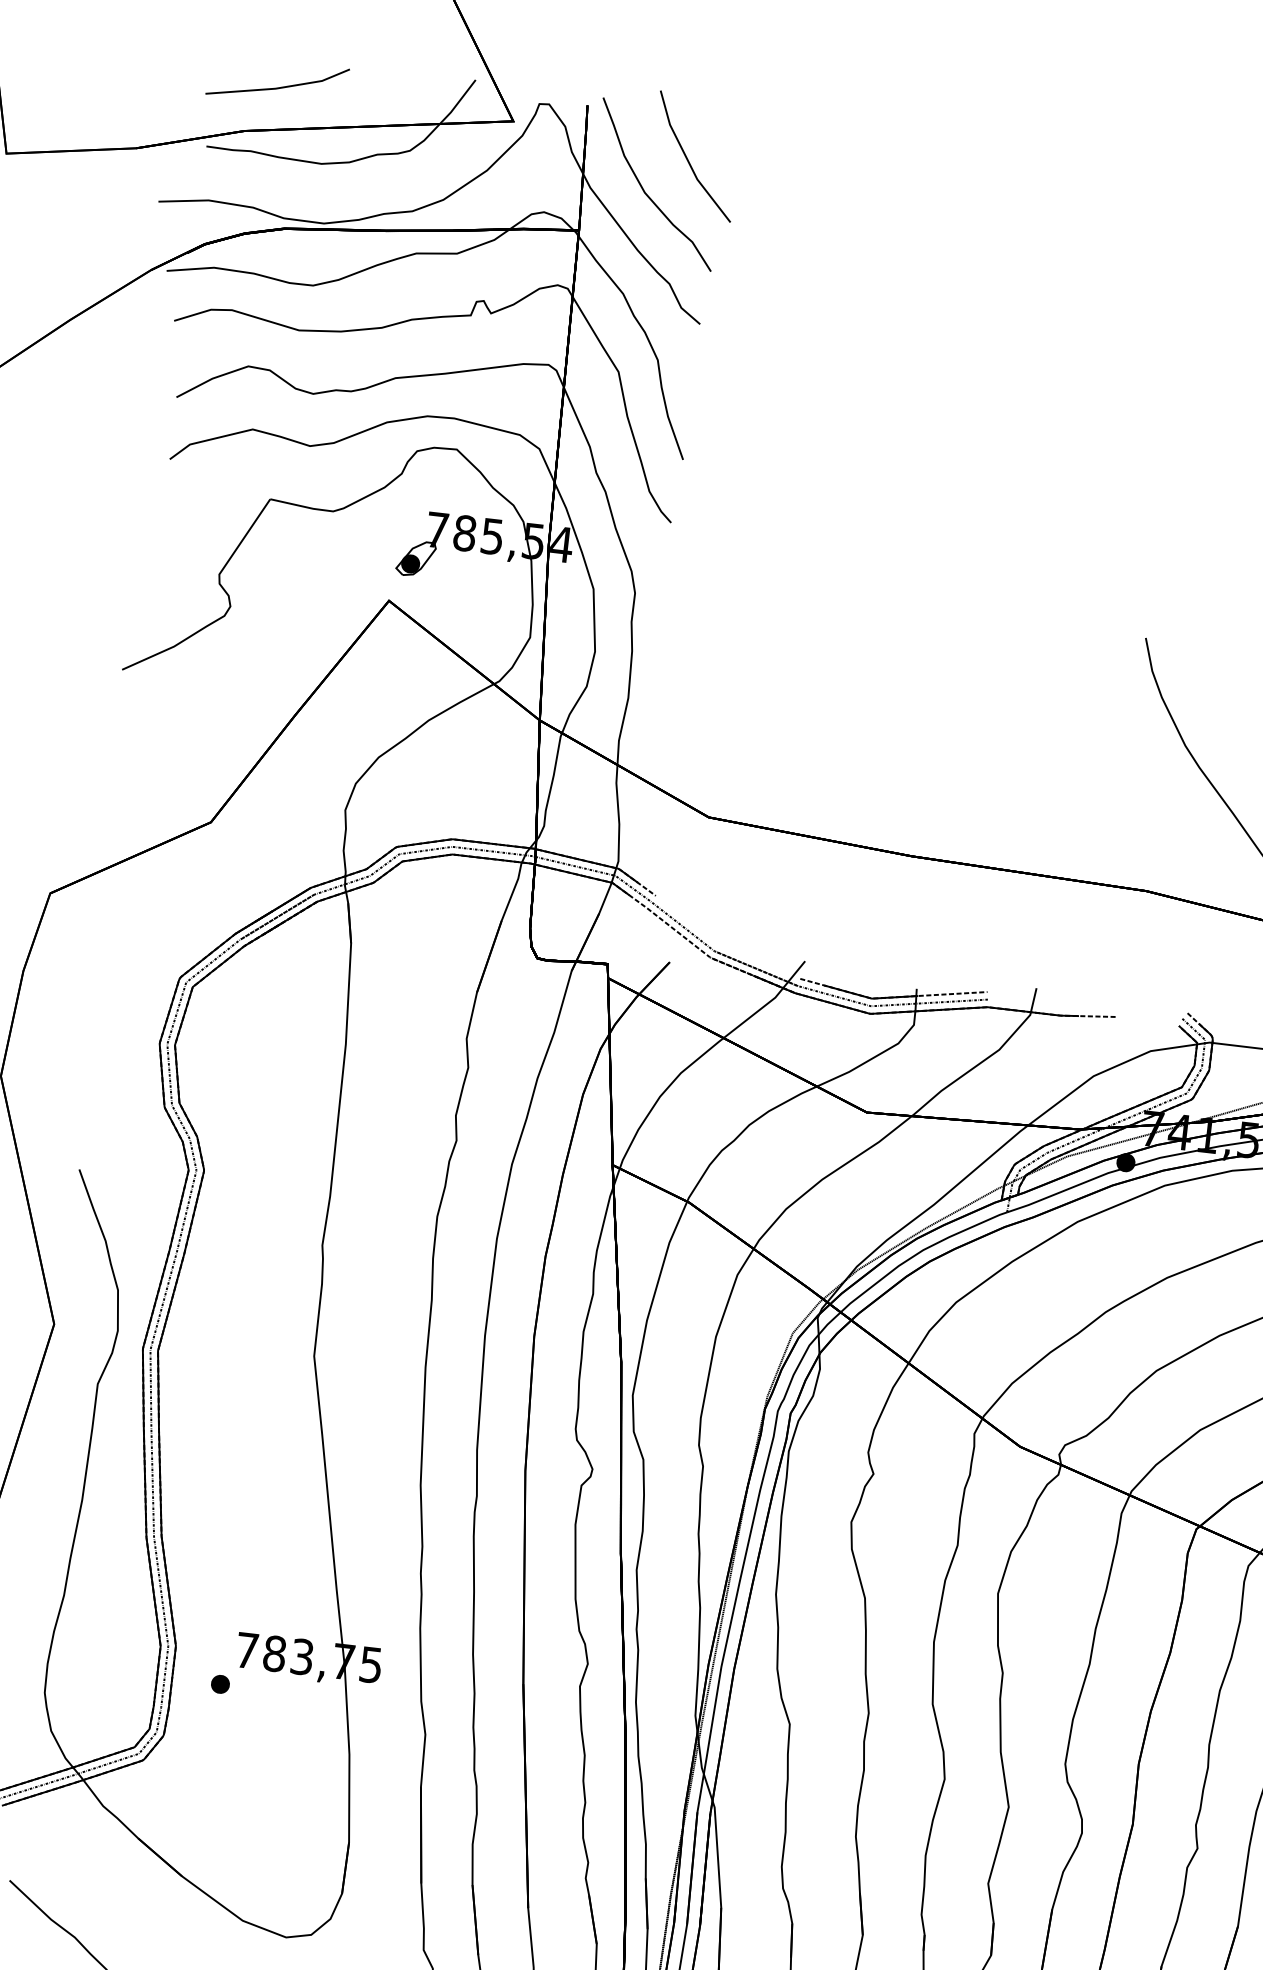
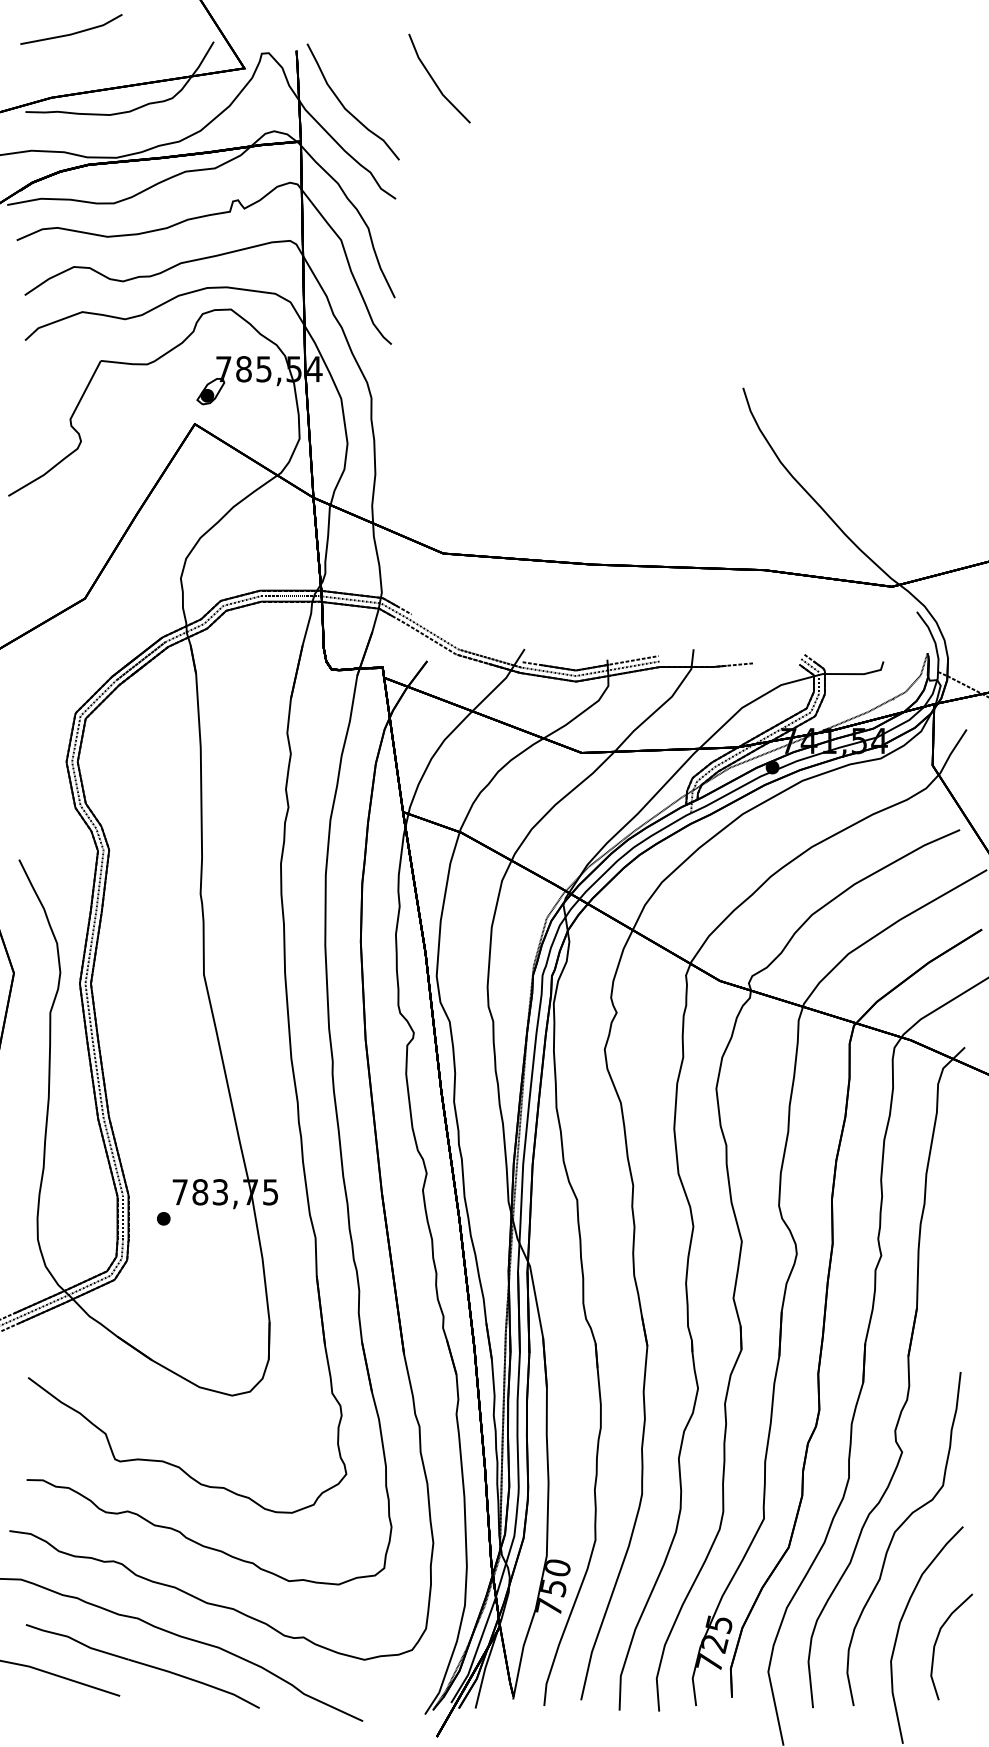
line: (280, 86) -> (73, 32), moved
line: (689, 159) -> (435, 81), moved

